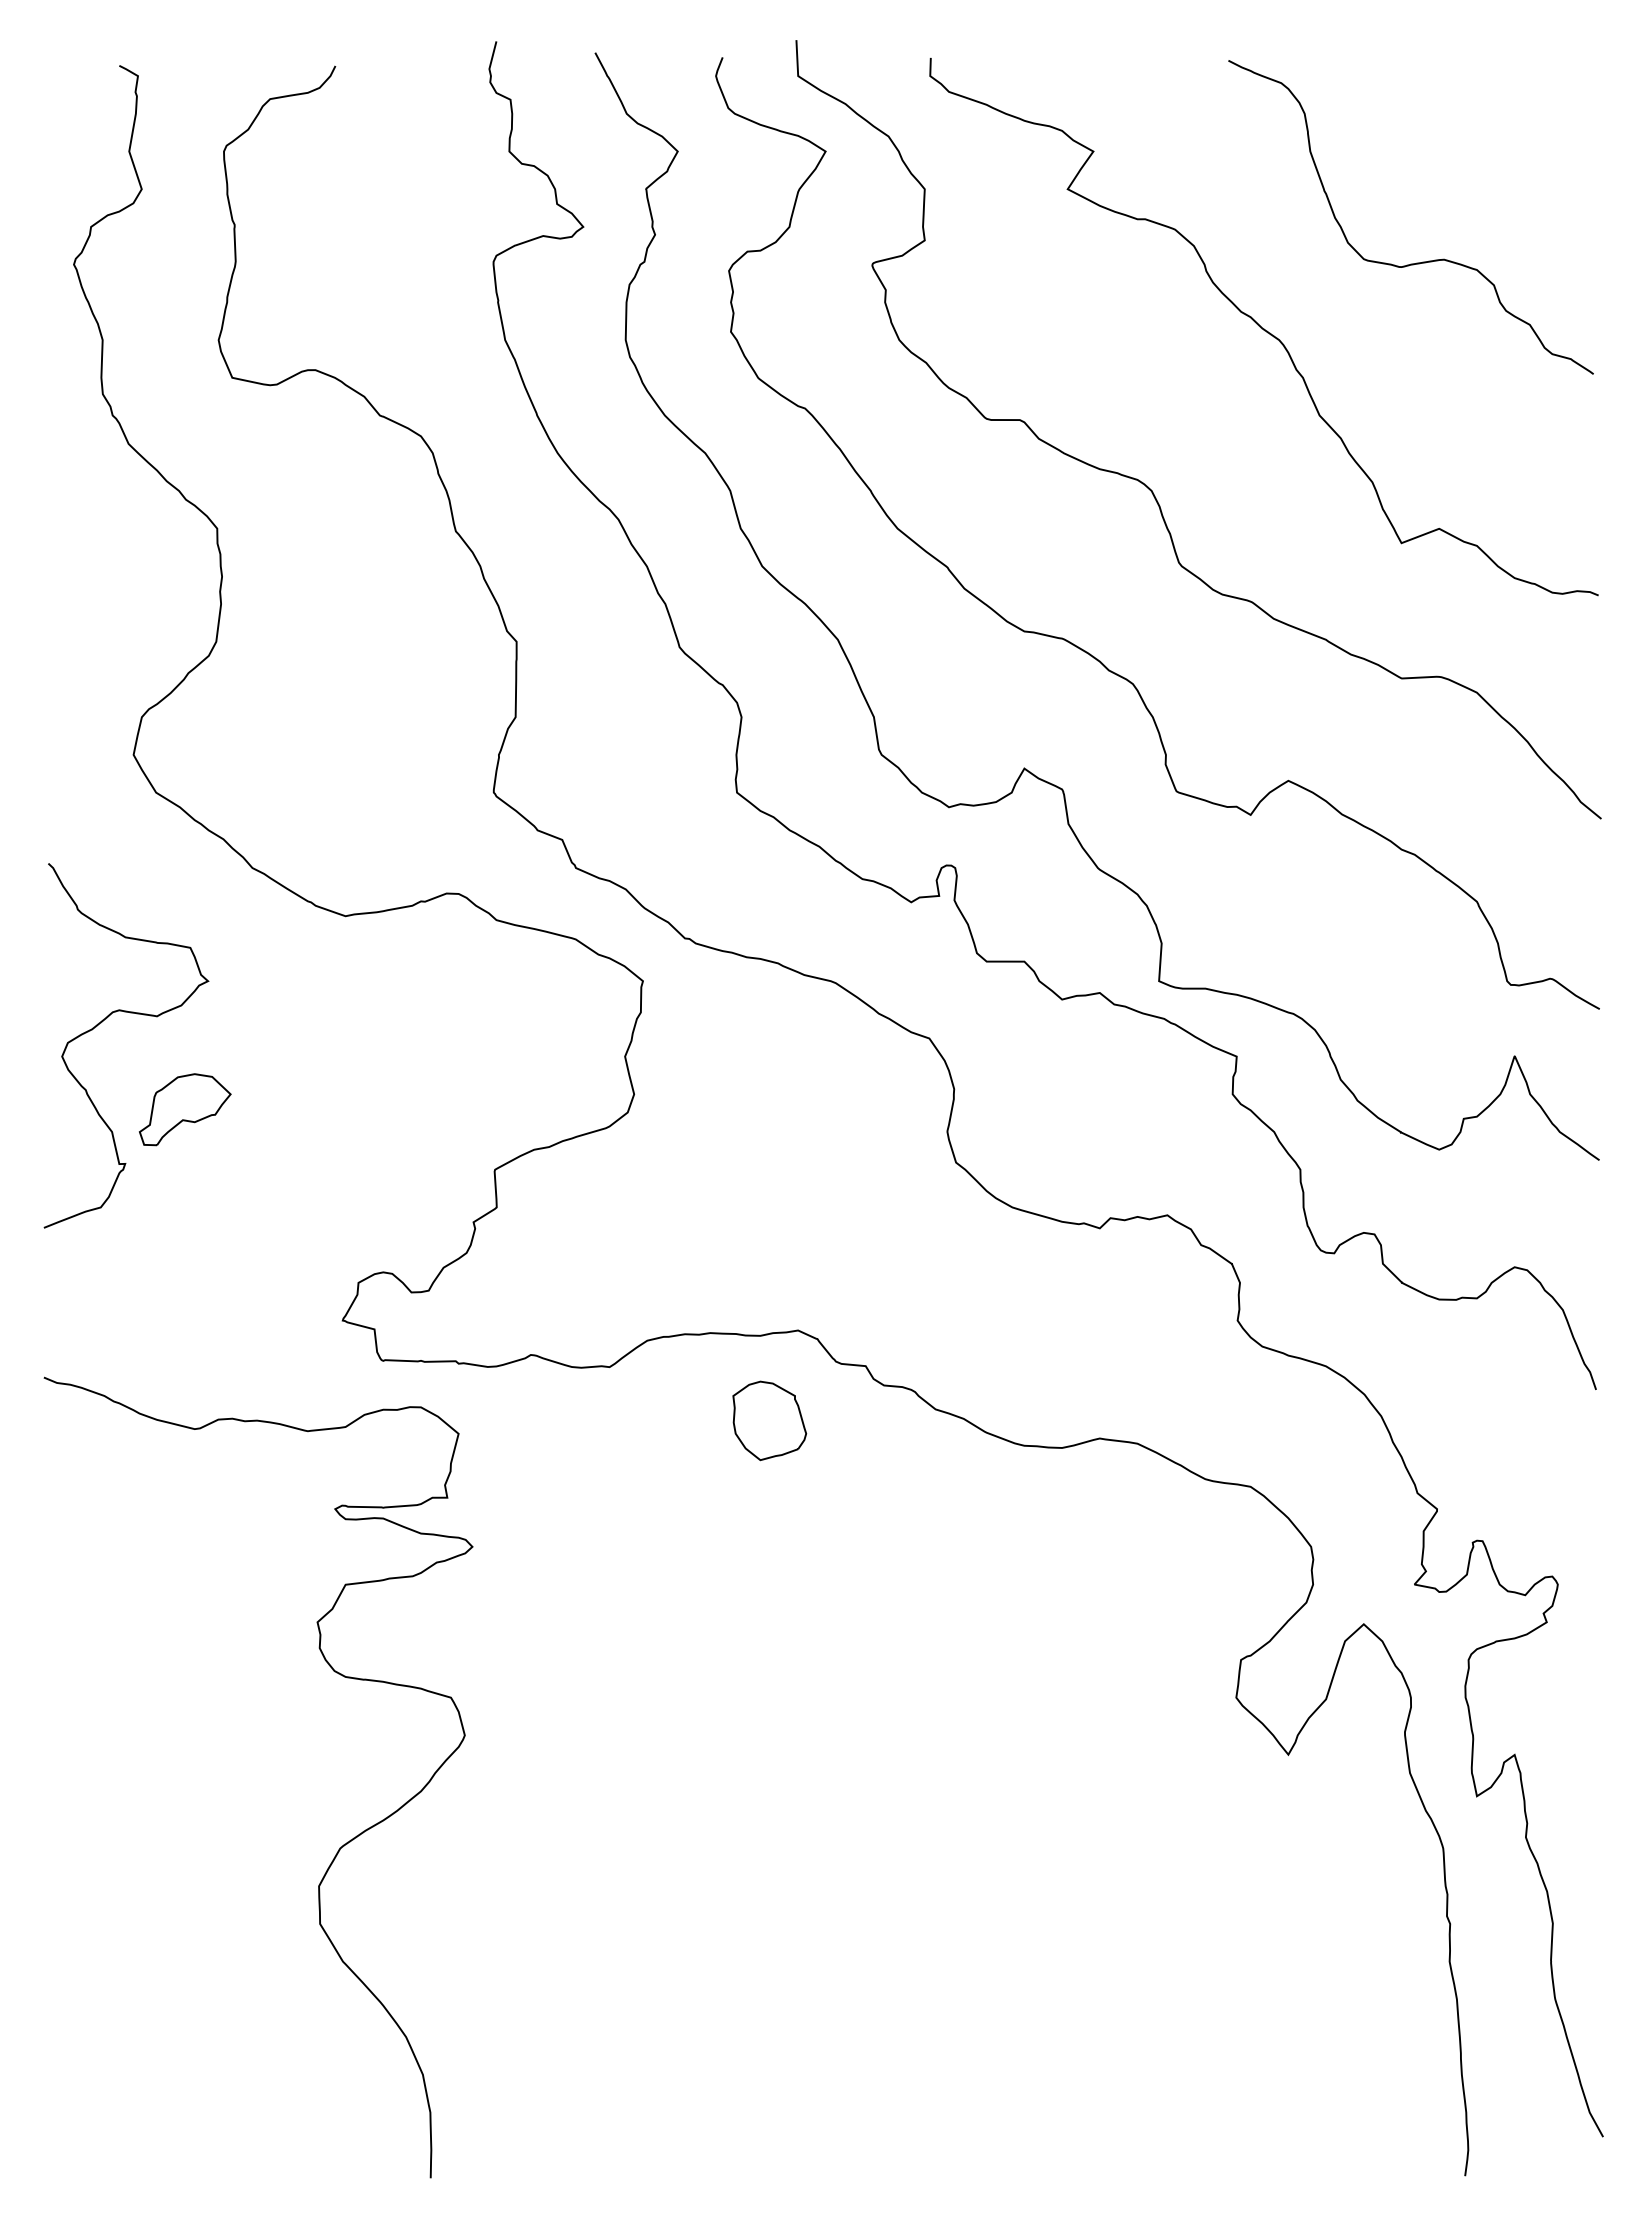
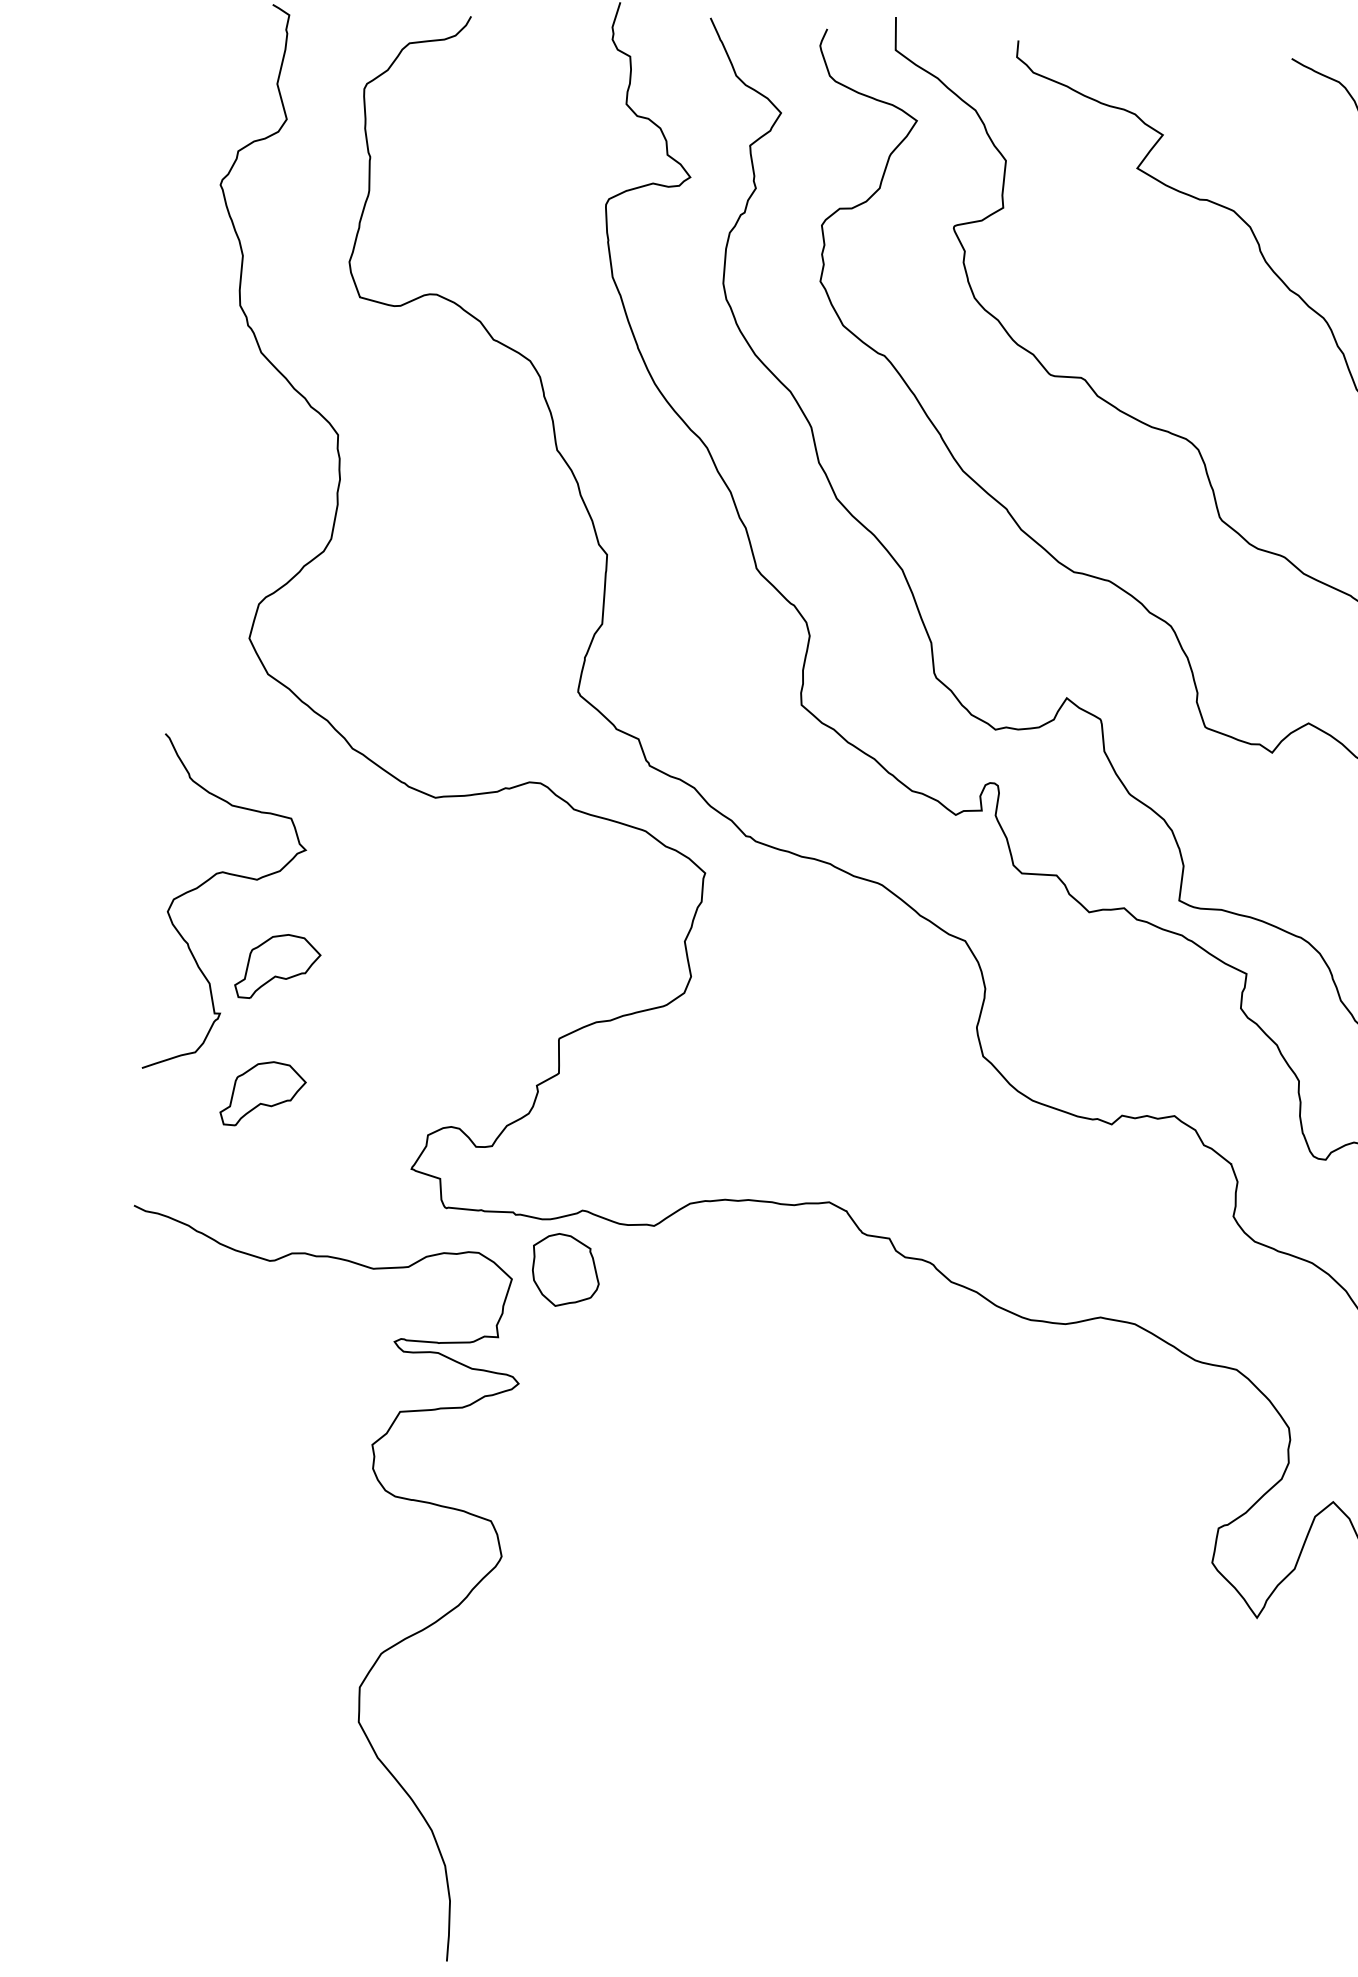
part: (176, 1248) -> (262, 1094), added
part: (769, 1420) -> (565, 1270), moved

